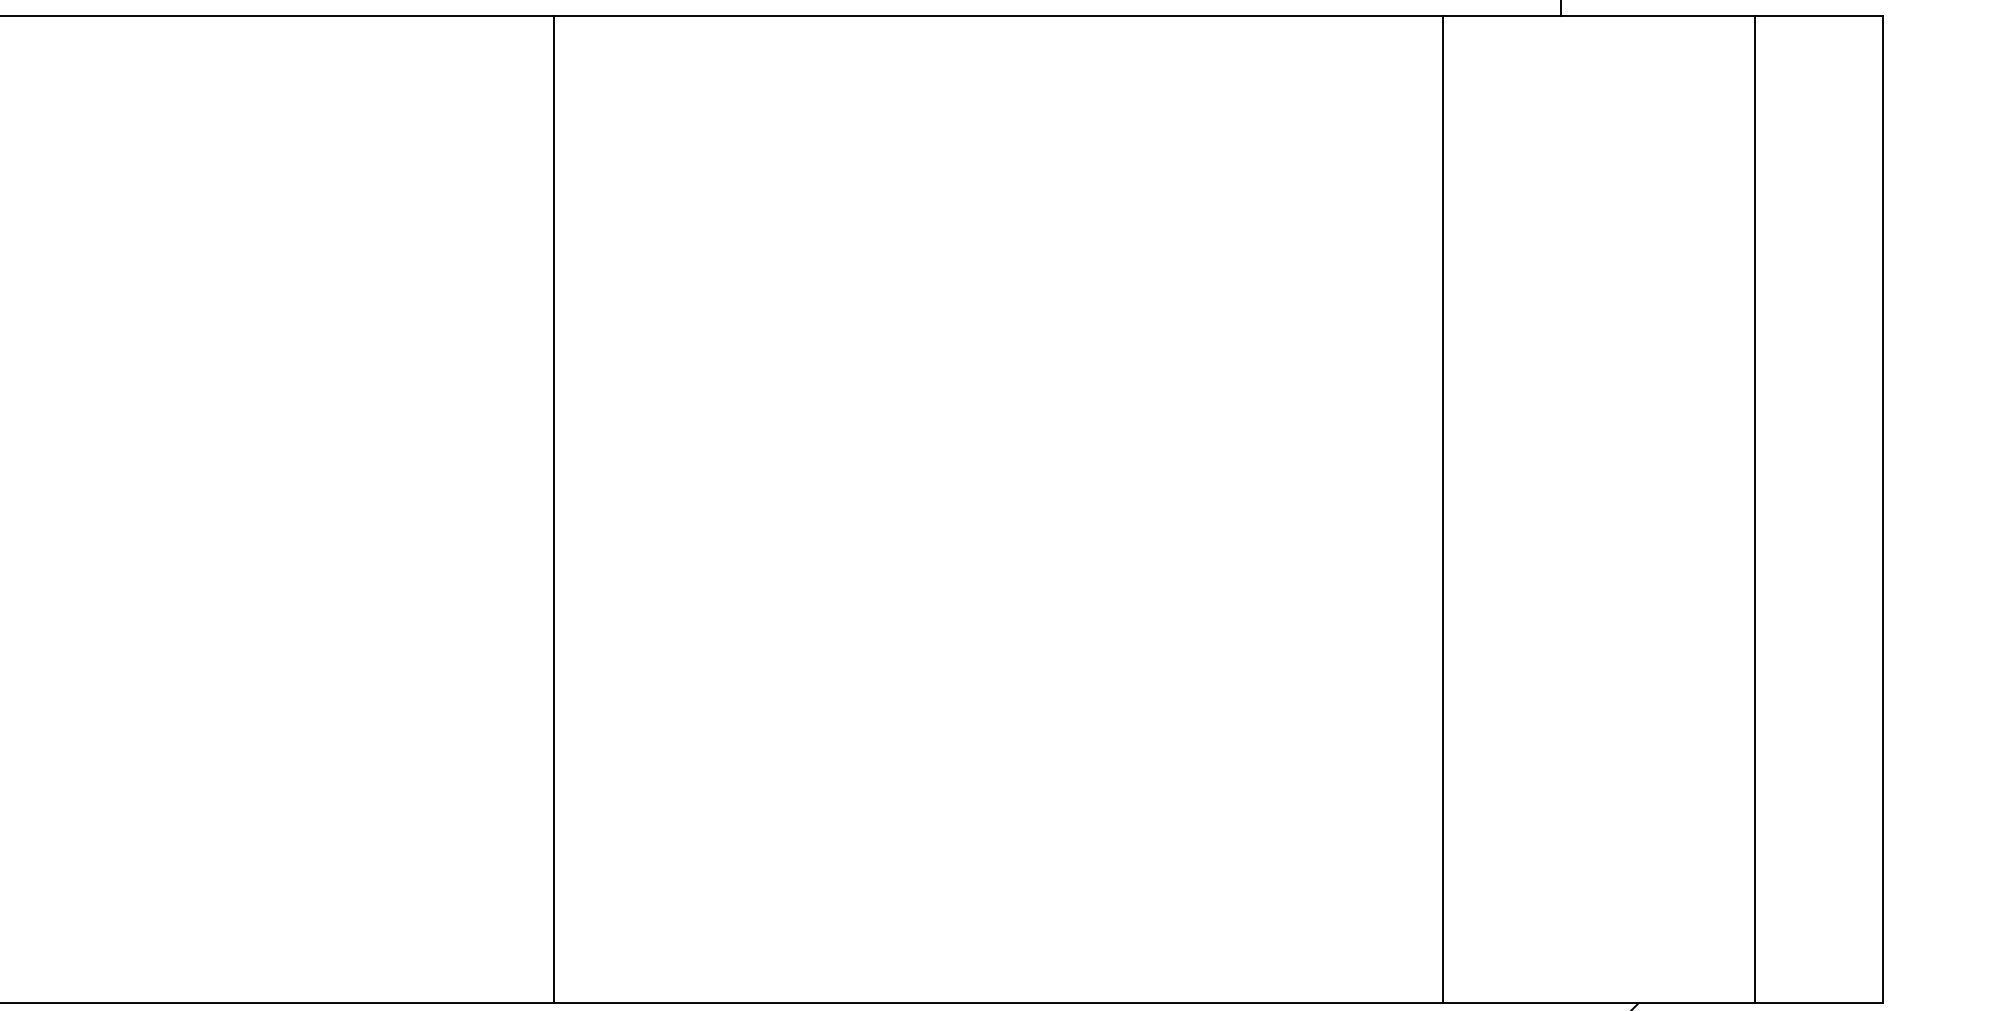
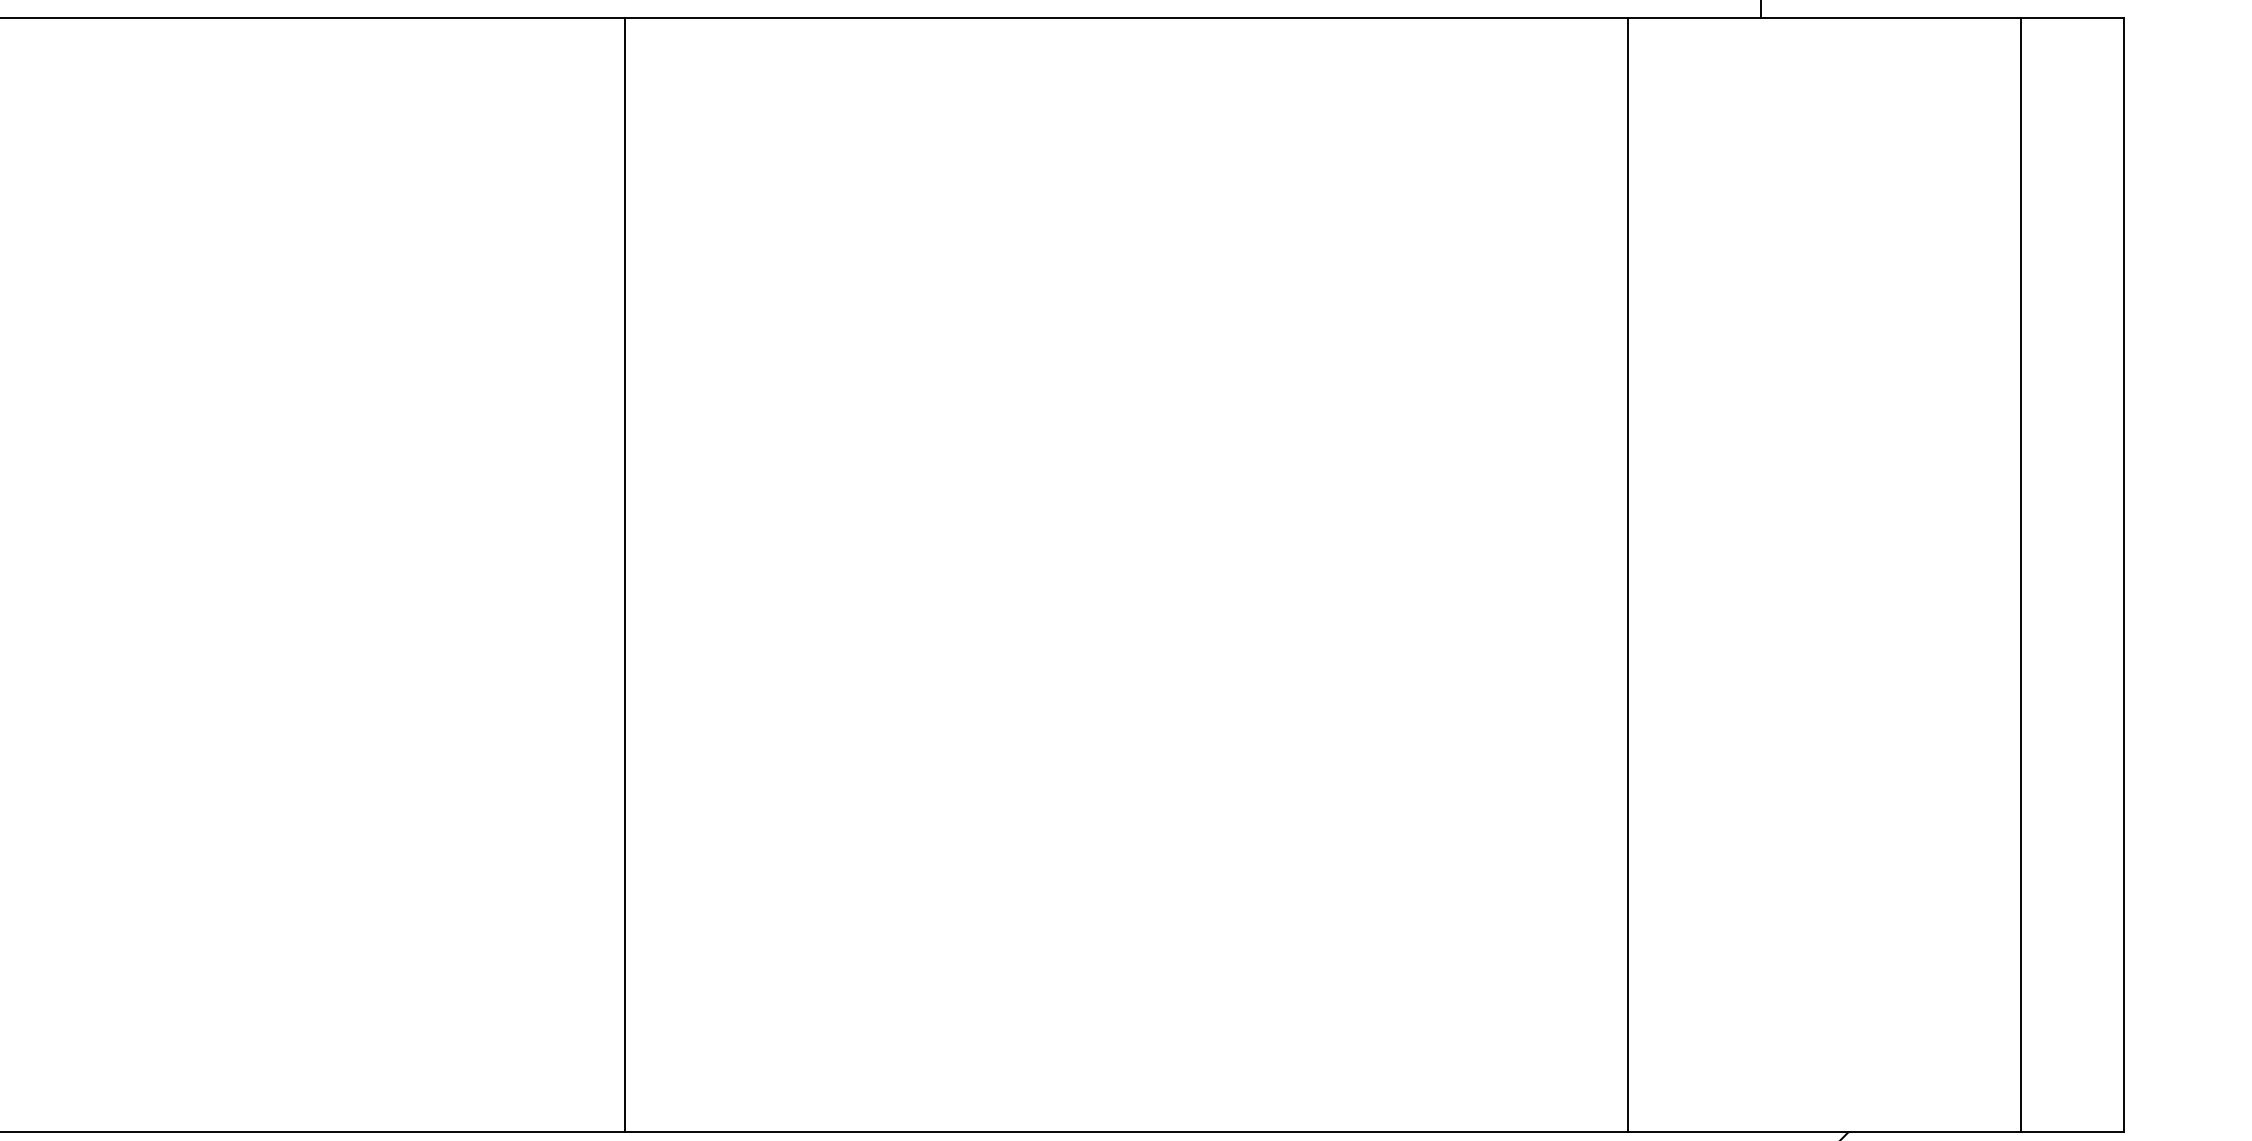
line: (1755, 509) -> (2021, 575), moved

